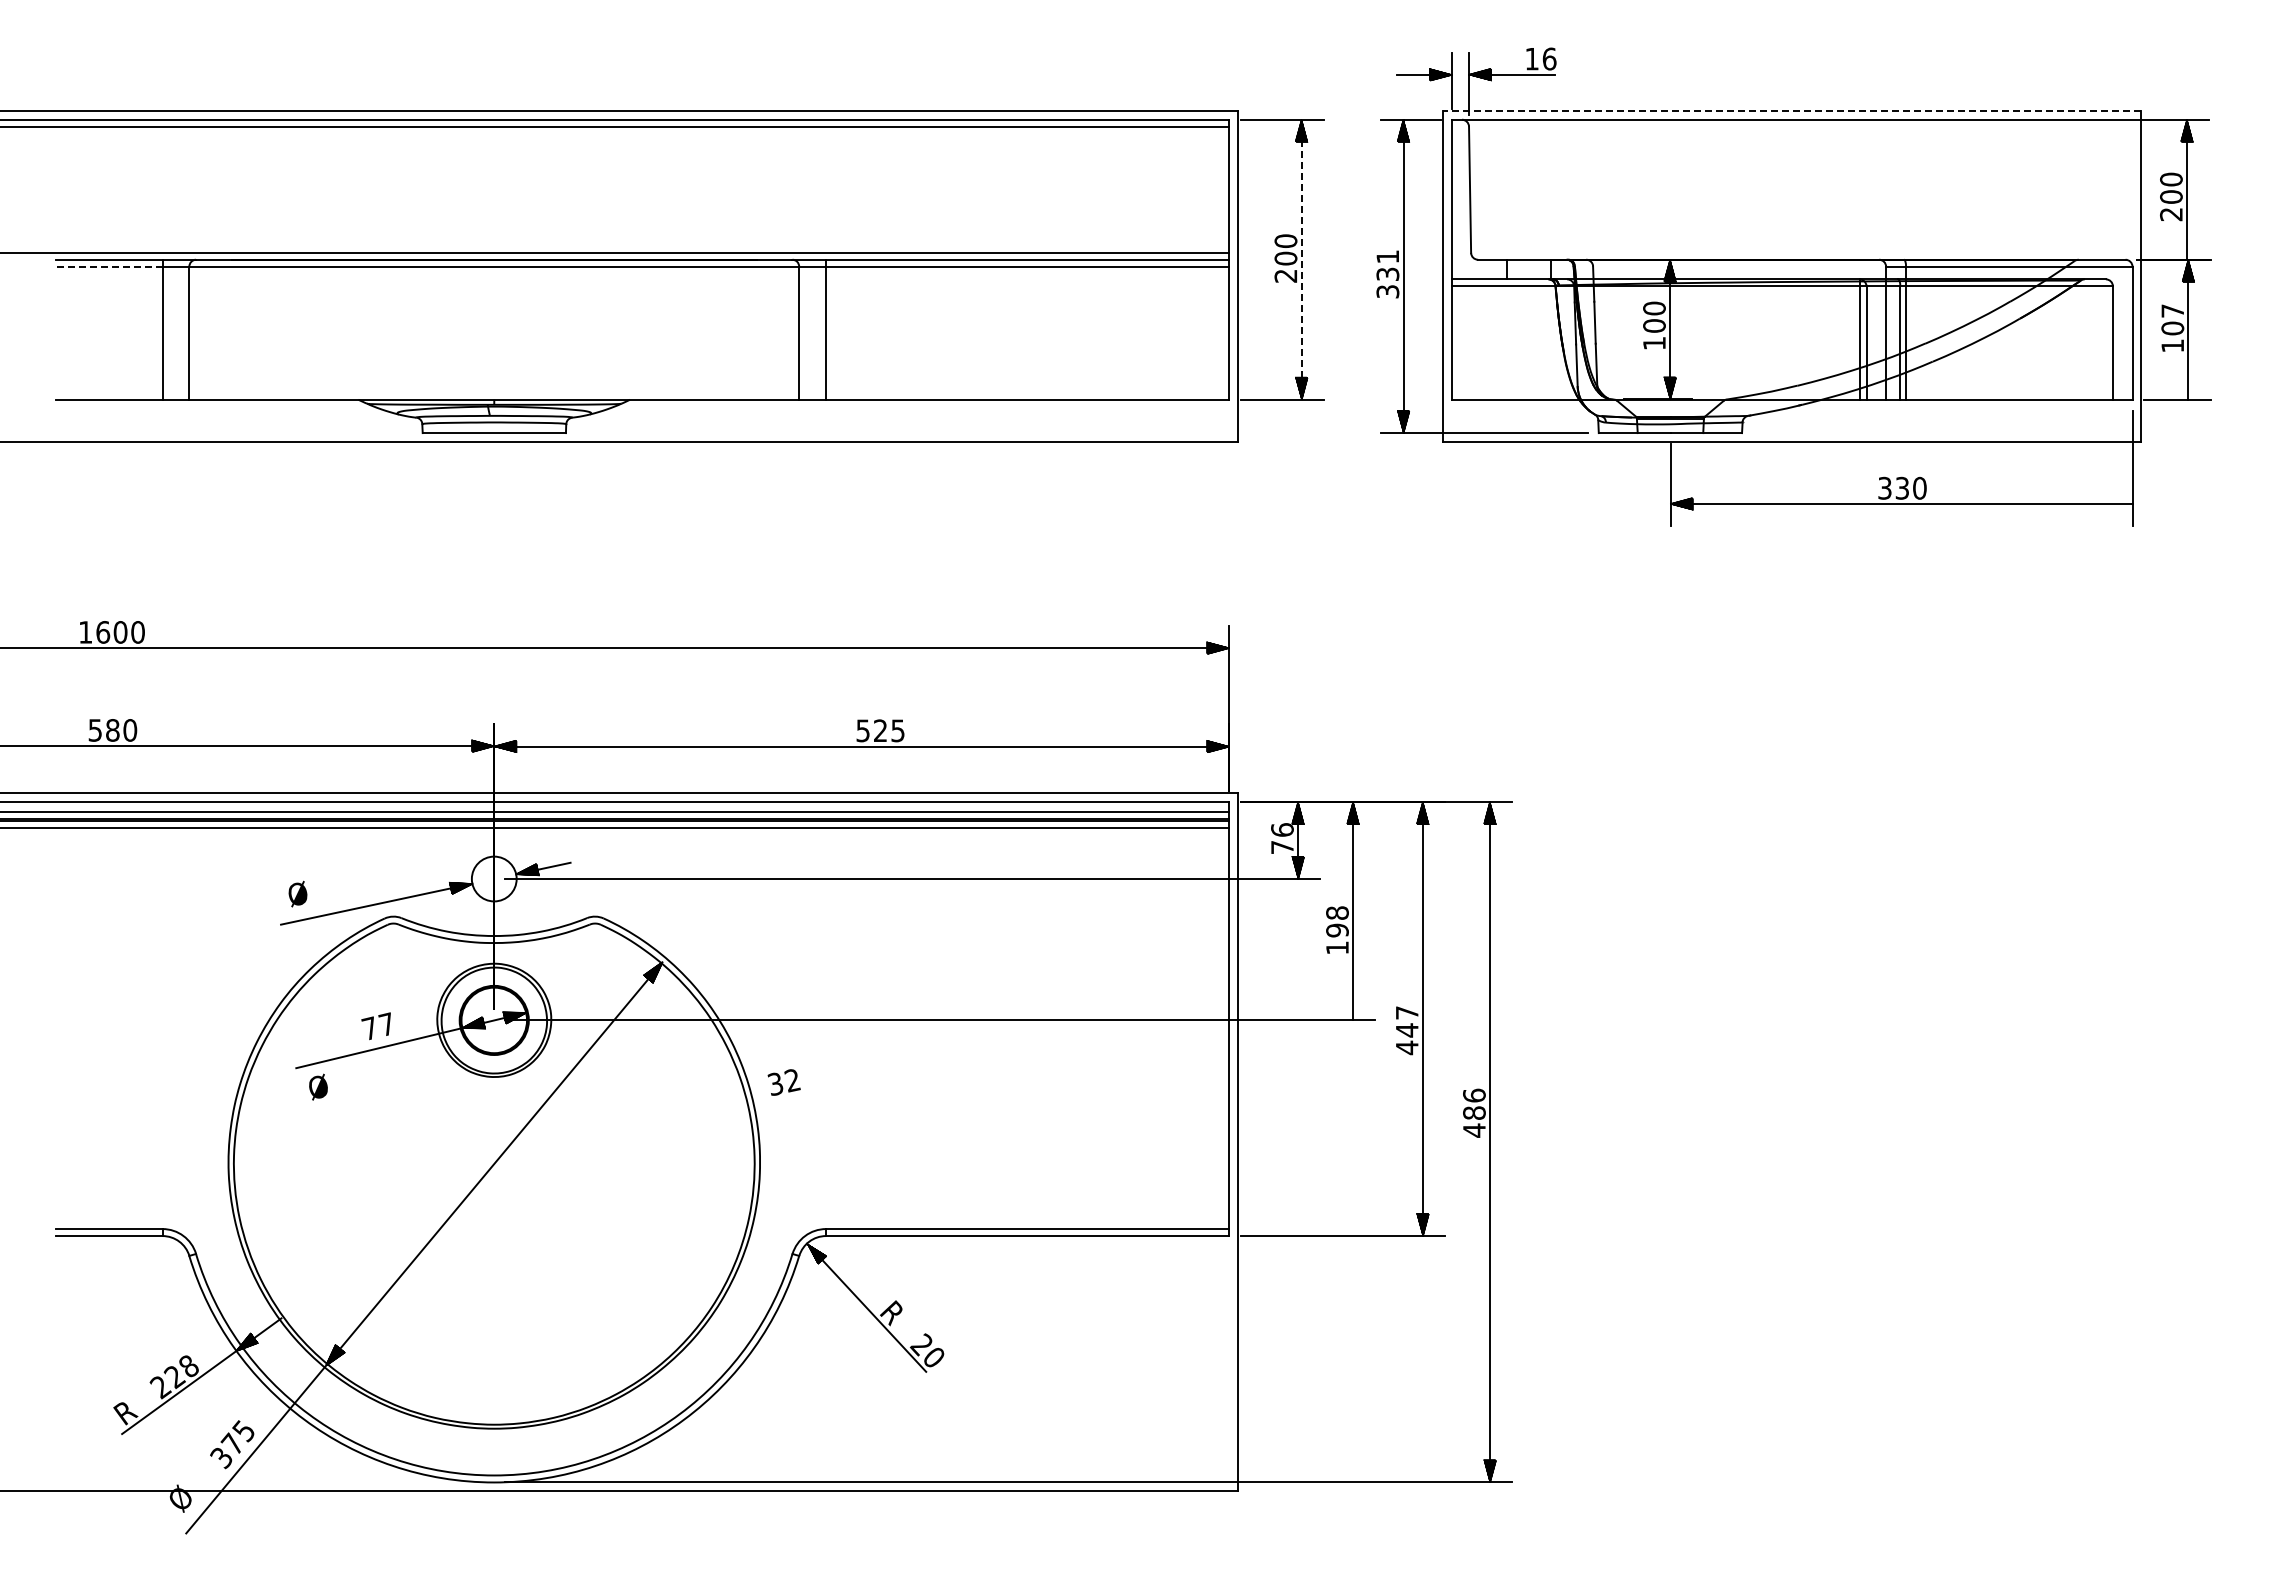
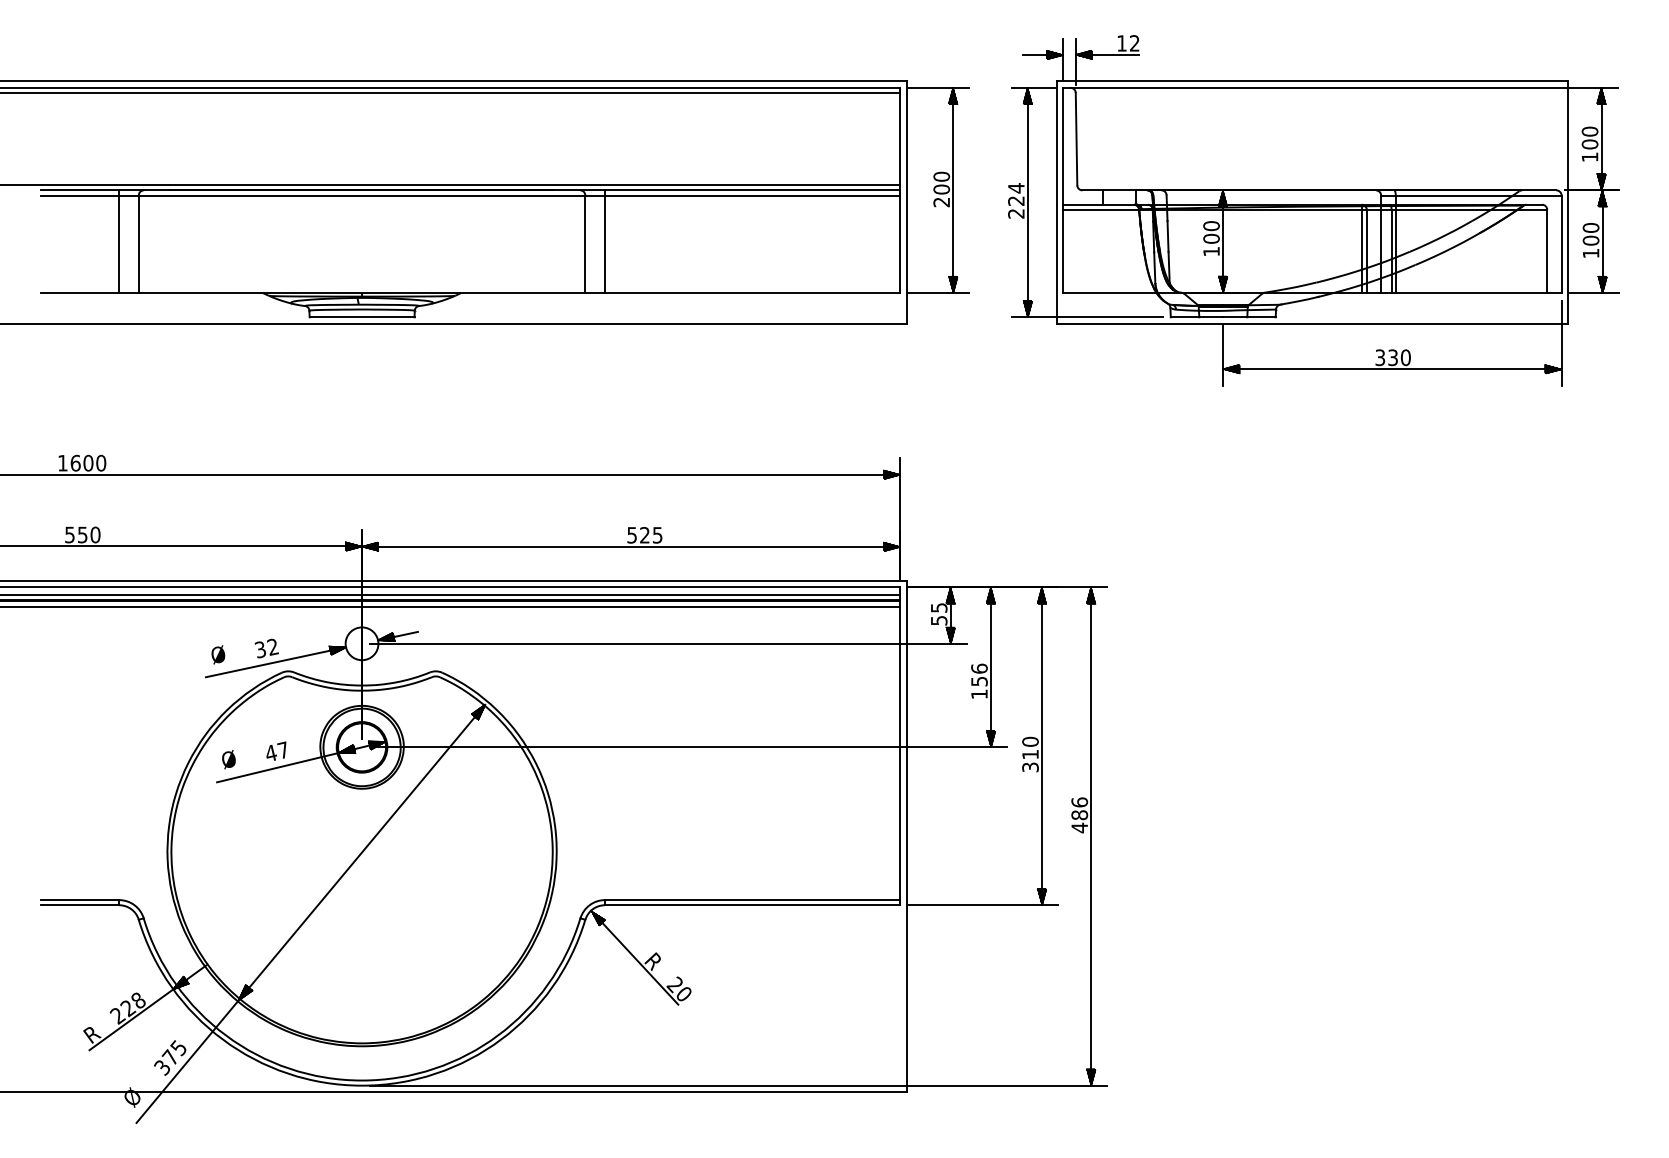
text: (1549, 58) -> (1134, 43), 16 -> 12
line: (1791, 110) -> (1311, 81), dashed -> solid
text: (2171, 214) -> (1590, 157), 200 -> 100
hatch: (2186, 248) -> (1601, 182), added
line: (1301, 259) -> (953, 190), dashed -> solid
line: (108, 266) -> (79, 195), dashed -> solid
text: (1387, 273) -> (1016, 200), 331 -> 224
text: (2172, 310) -> (1590, 227), 107 -> 100
hatch: (2188, 388) -> (1602, 284), added
hatch: (2121, 503) -> (1553, 368), added
text: (112, 730) -> (82, 535), 580 -> 550
text: (1282, 838) -> (939, 614), 76 -> 55
text: (1337, 921) -> (979, 674), 198 -> 156
hatch: (1353, 1009) -> (991, 739), added
text: (369, 1028) -> (270, 753), 77 -> 47
text: (1406, 1030) -> (1029, 754), 447 -> 310
text: (783, 1082) -> (266, 648), moved
text: (318, 1086) -> (228, 759), moved

